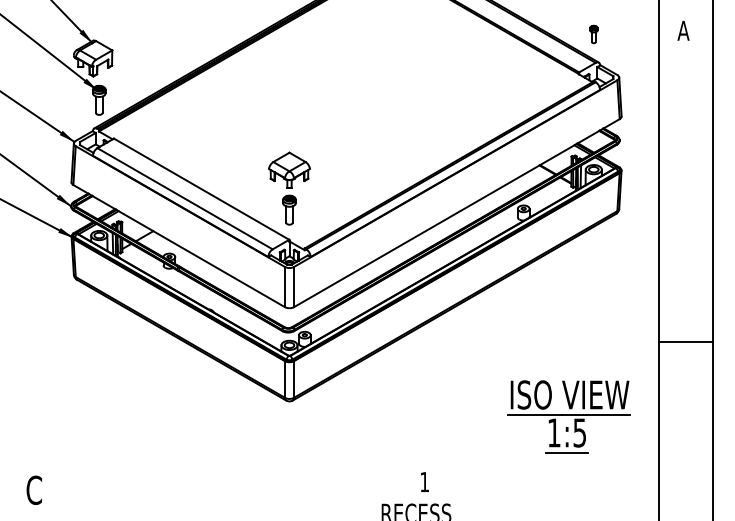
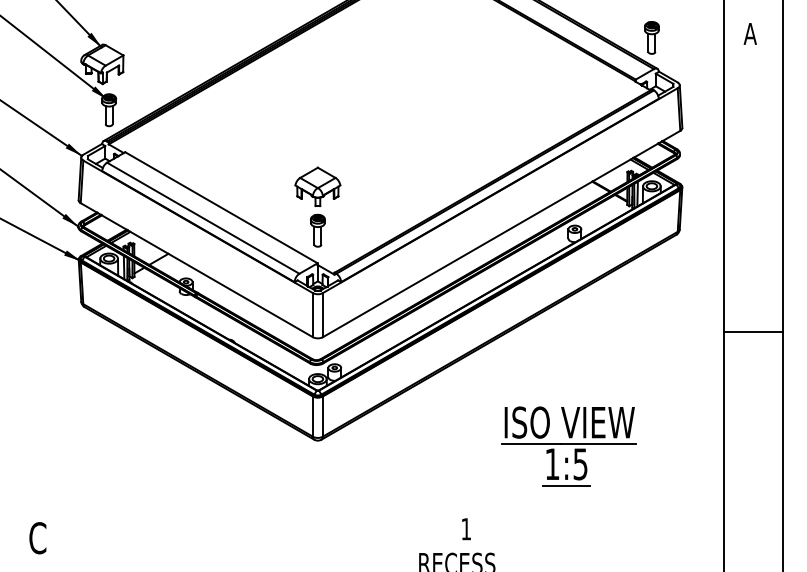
part: (593, 34) -> (651, 37), size x1.67
line: (685, 342) -> (752, 332), moved
part: (568, 416) -> (568, 446), moved

